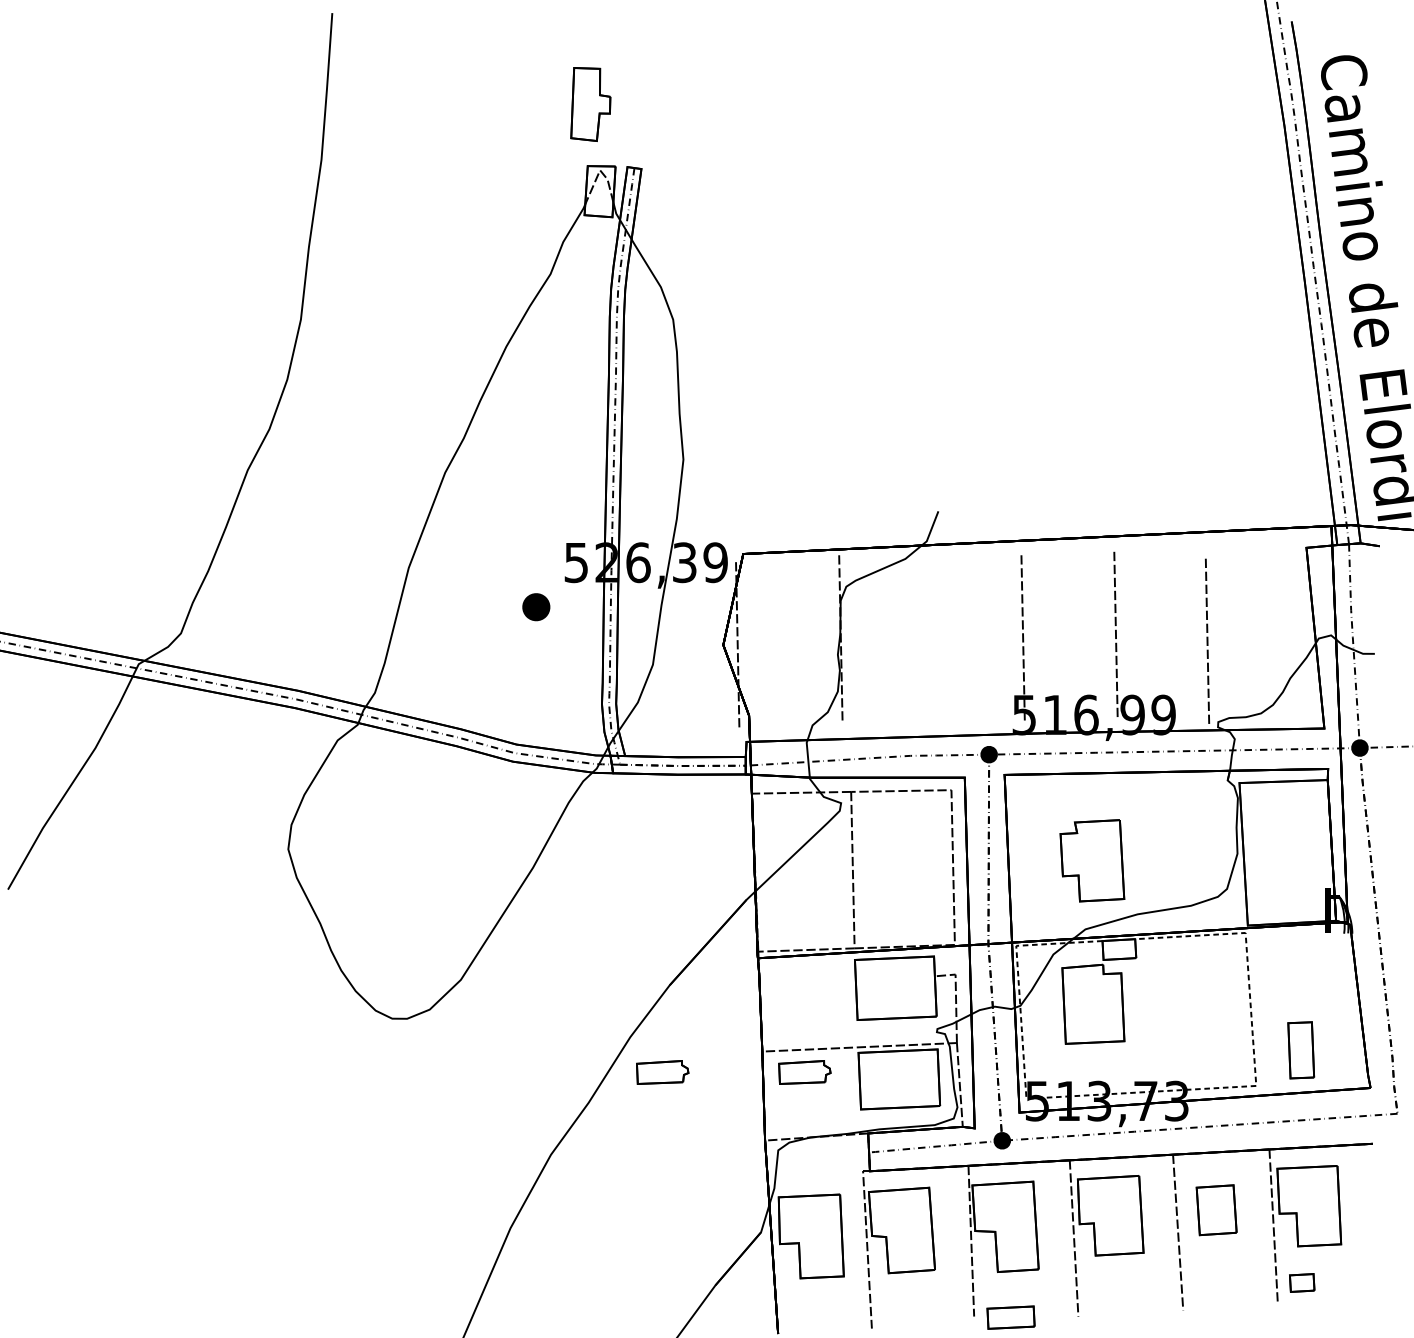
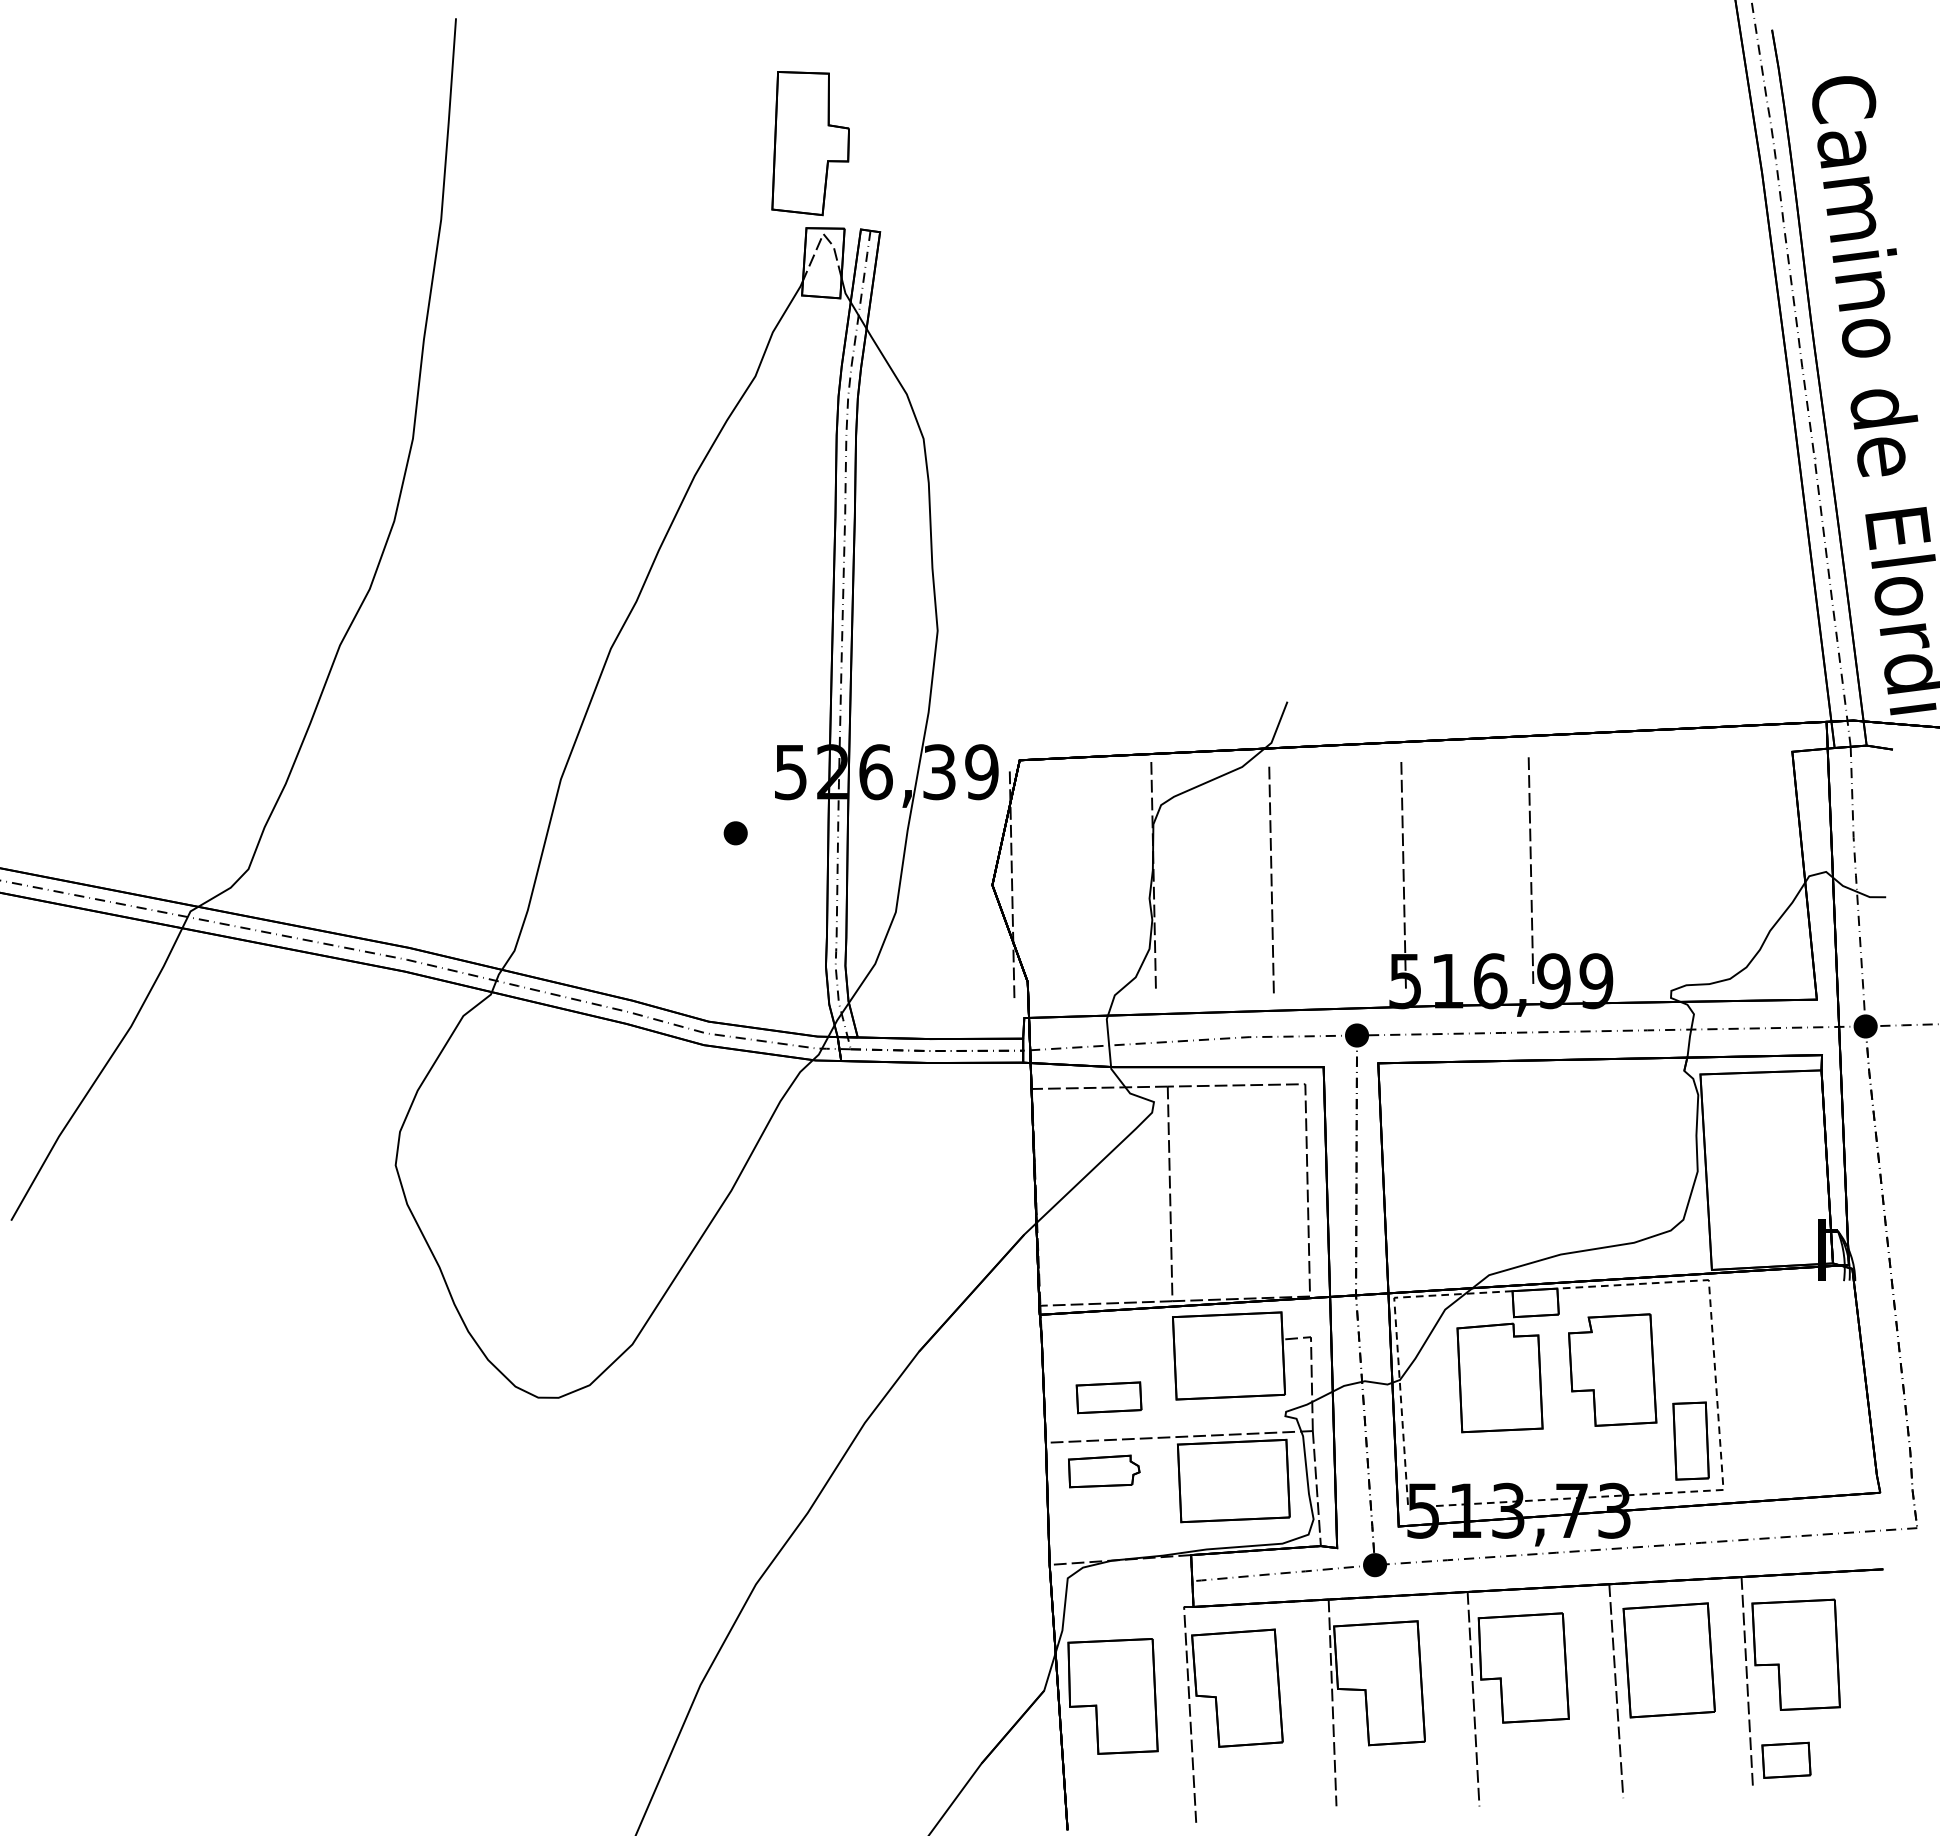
part: (590, 104) -> (810, 143), size x1.43
part: (536, 607) -> (735, 833), size x0.62
line: (1207, 640) -> (1271, 879), moved
part: (1092, 860) -> (1612, 1369), moved
part: (1300, 1049) -> (1690, 1440), moved
part: (662, 1072) -> (909, 1471), removed
part: (1216, 1210) -> (1668, 1660), size x1.67
part: (1302, 1282) -> (1786, 1759), size x1.43
part: (1010, 1317) -> (1108, 1397), moved

